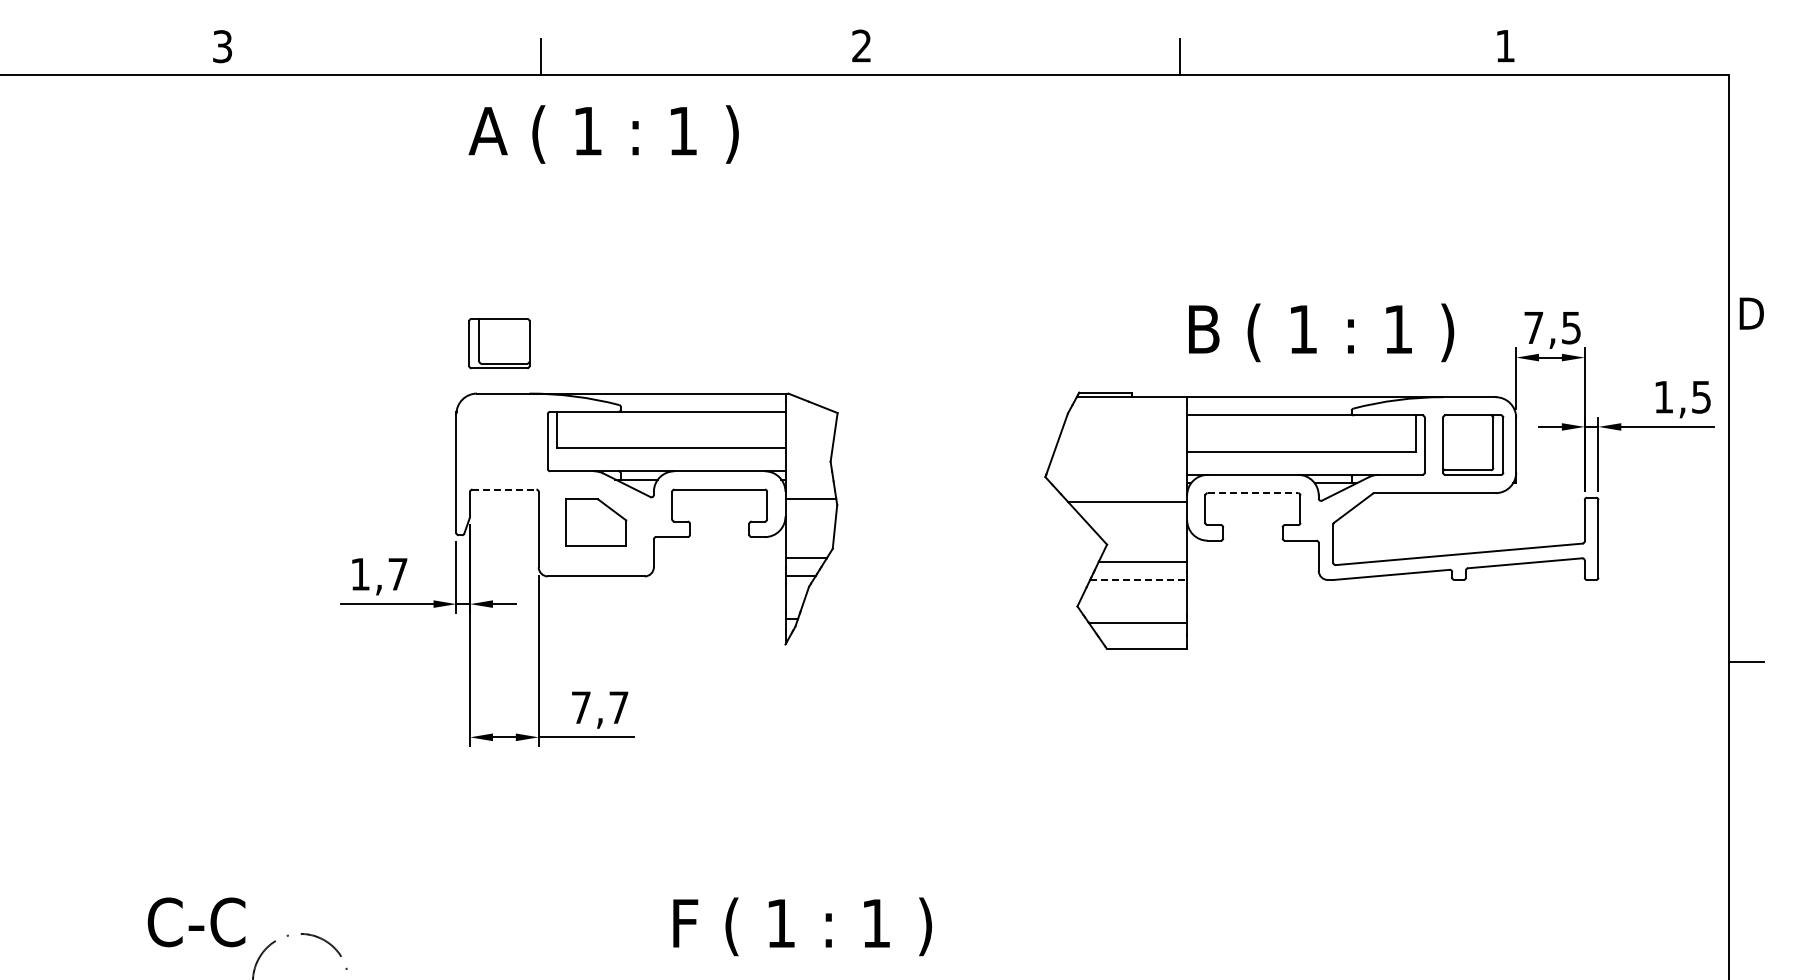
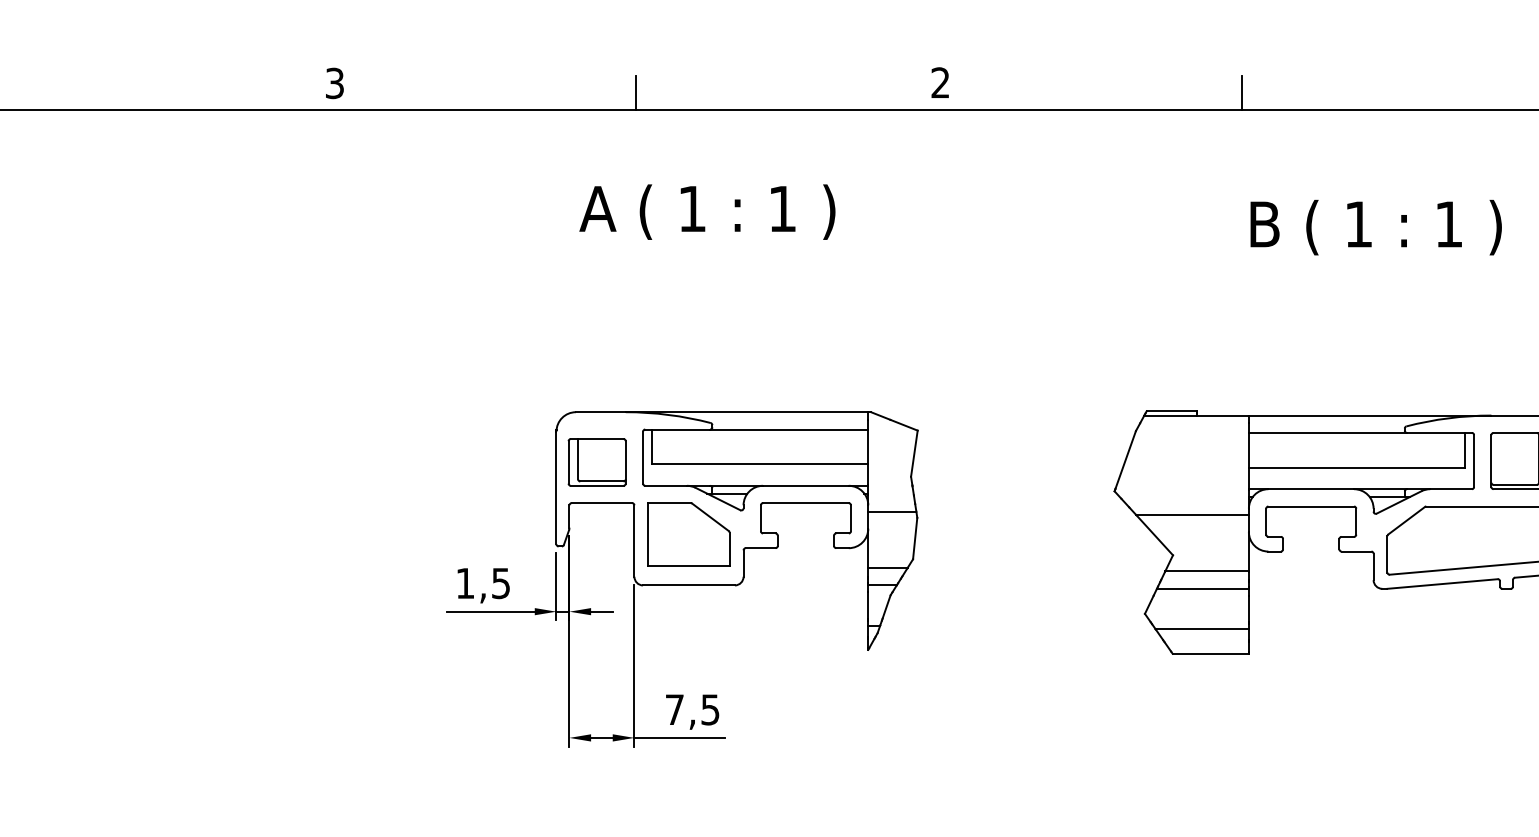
text: (603, 134) -> (707, 212), moved
text: (1321, 332) -> (1376, 227), moved
part: (499, 343) -> (597, 462), moved
line: (504, 489) -> (602, 503), dashed -> solid
line: (1253, 493) -> (1311, 506), dashed -> solid
part: (596, 522) -> (689, 534), size x1.43
text: (397, 574) -> (500, 583), 1,7 -> 1,5
line: (1138, 579) -> (1202, 588), dashed -> solid
text: (618, 707) -> (710, 709), 7,7 -> 7,5

